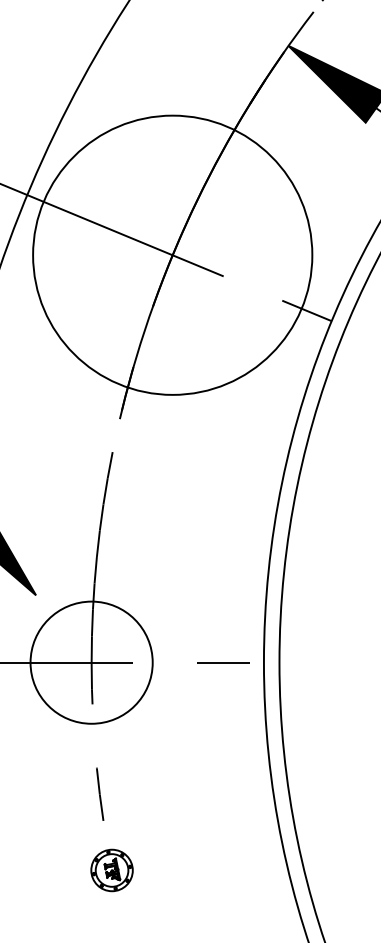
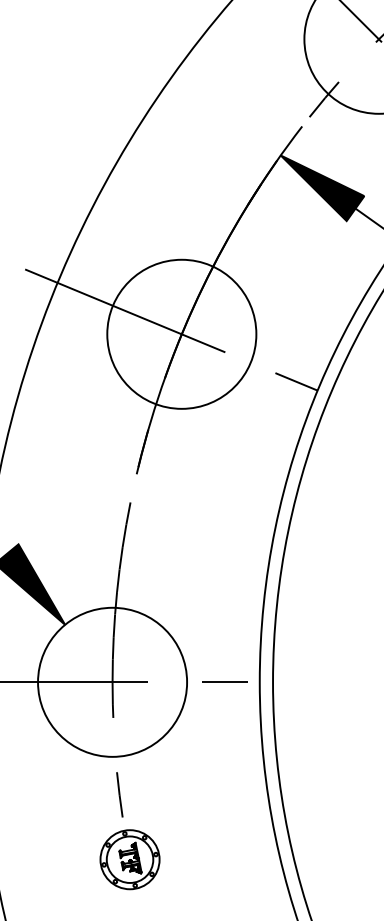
circle: (172, 254) -> (181, 333), size x0.62
circle: (91, 661) -> (112, 681), size x1.43
part: (111, 870) -> (129, 859), size x1.67

